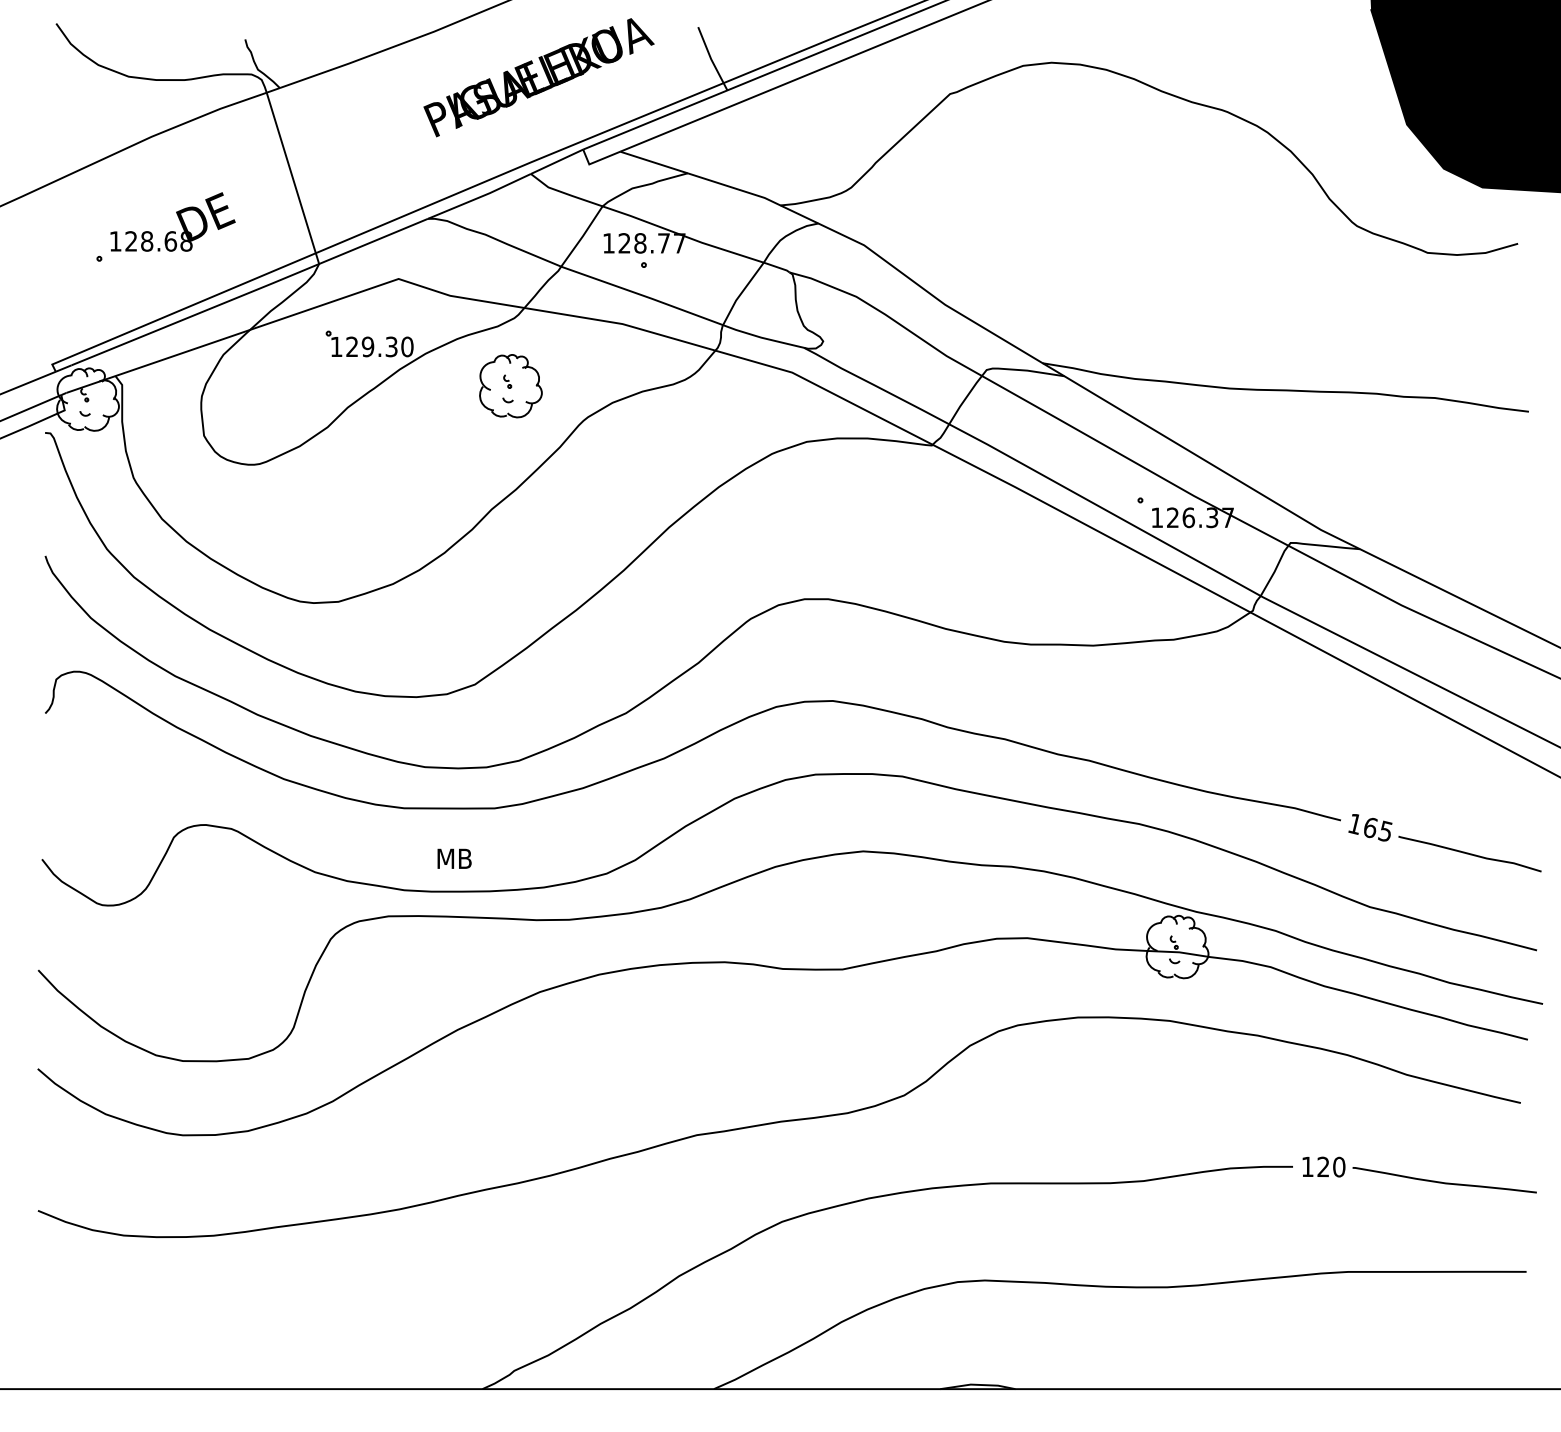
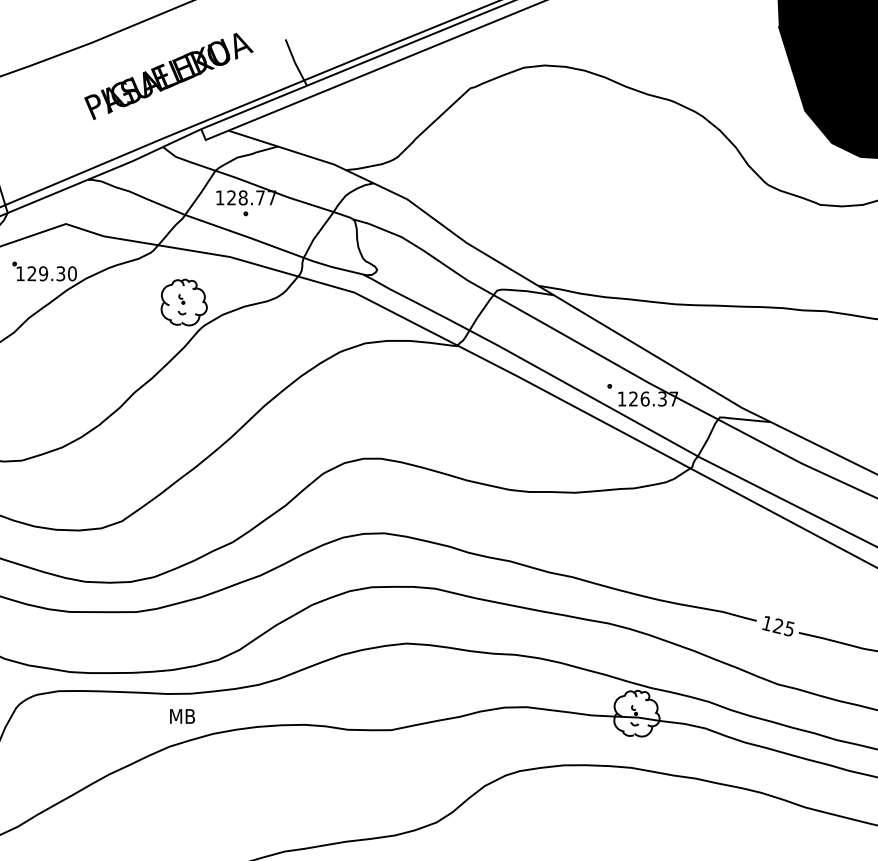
part: (510, 386) -> (183, 302), moved
text: (1369, 827) -> (777, 626), 165 -> 125
text: (454, 858) -> (182, 716), moved

